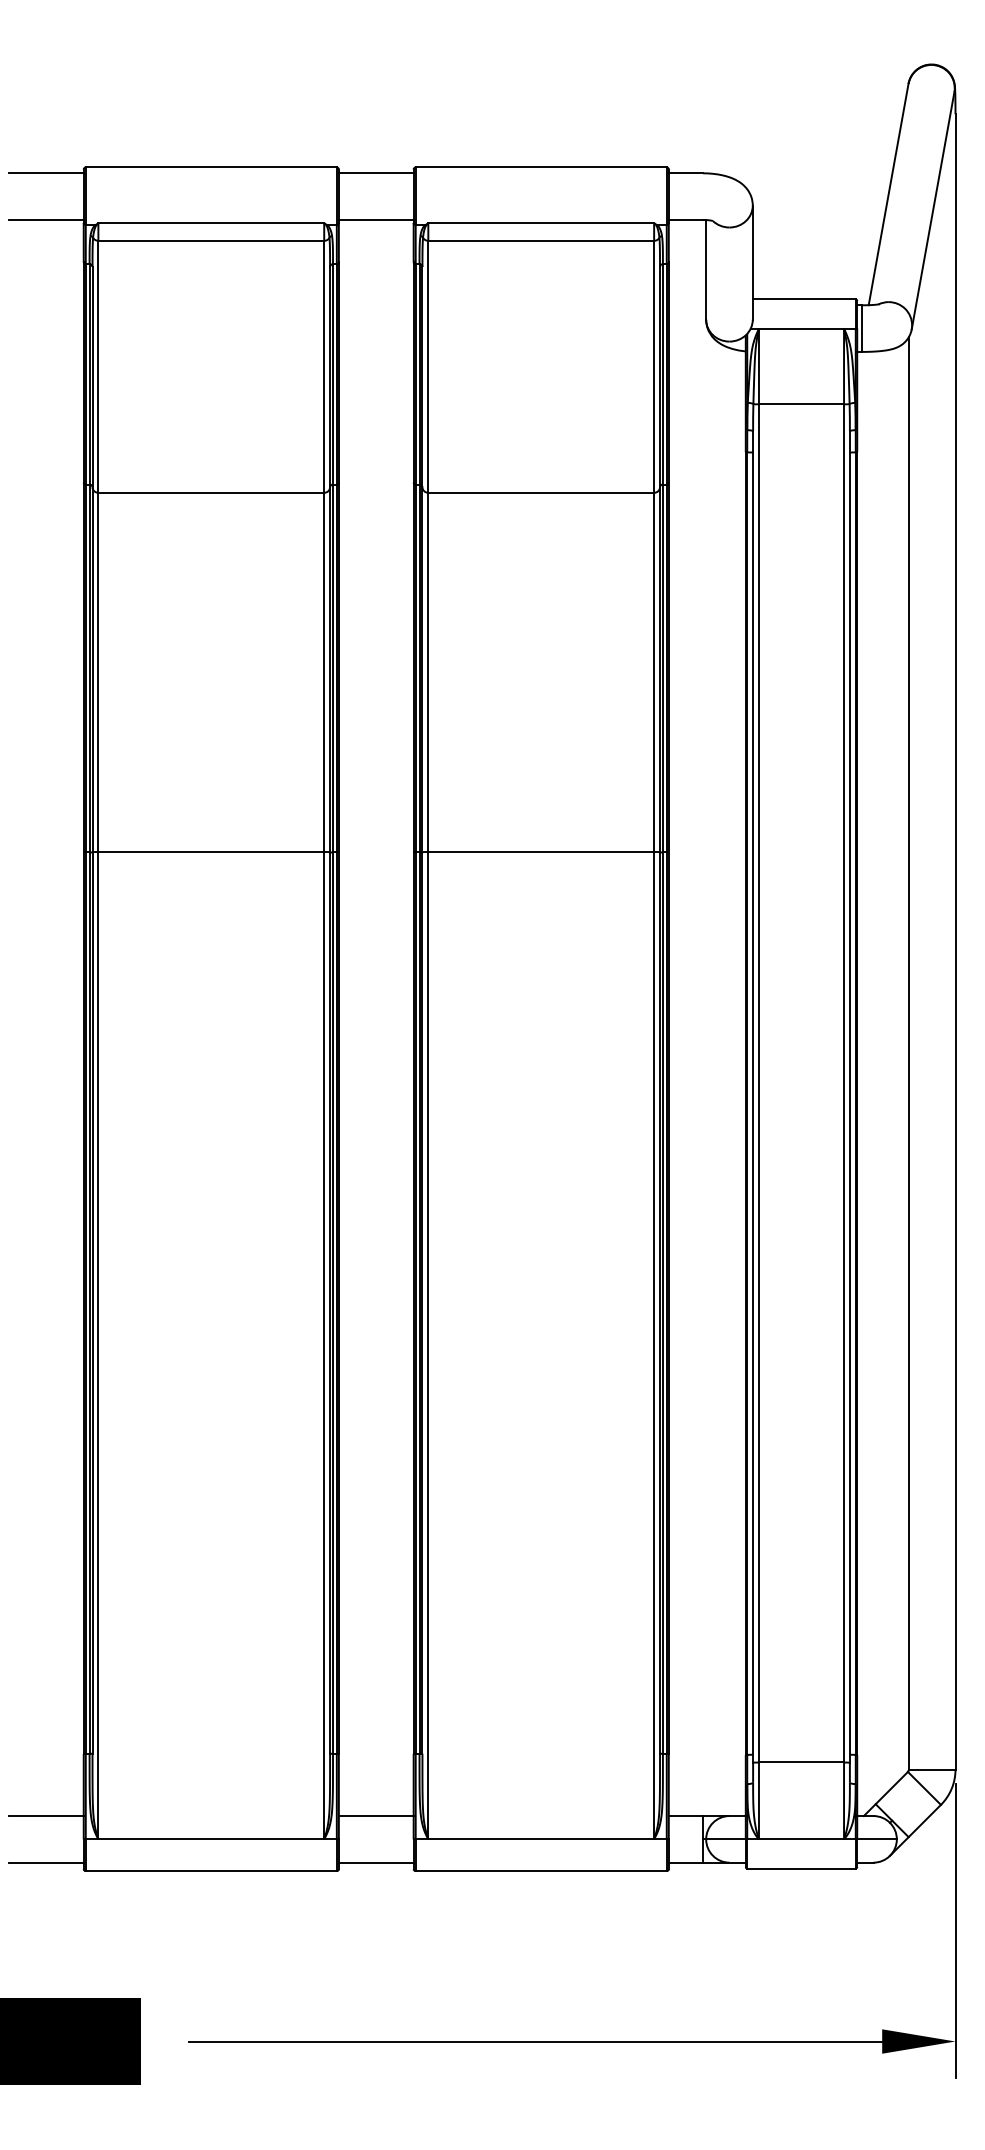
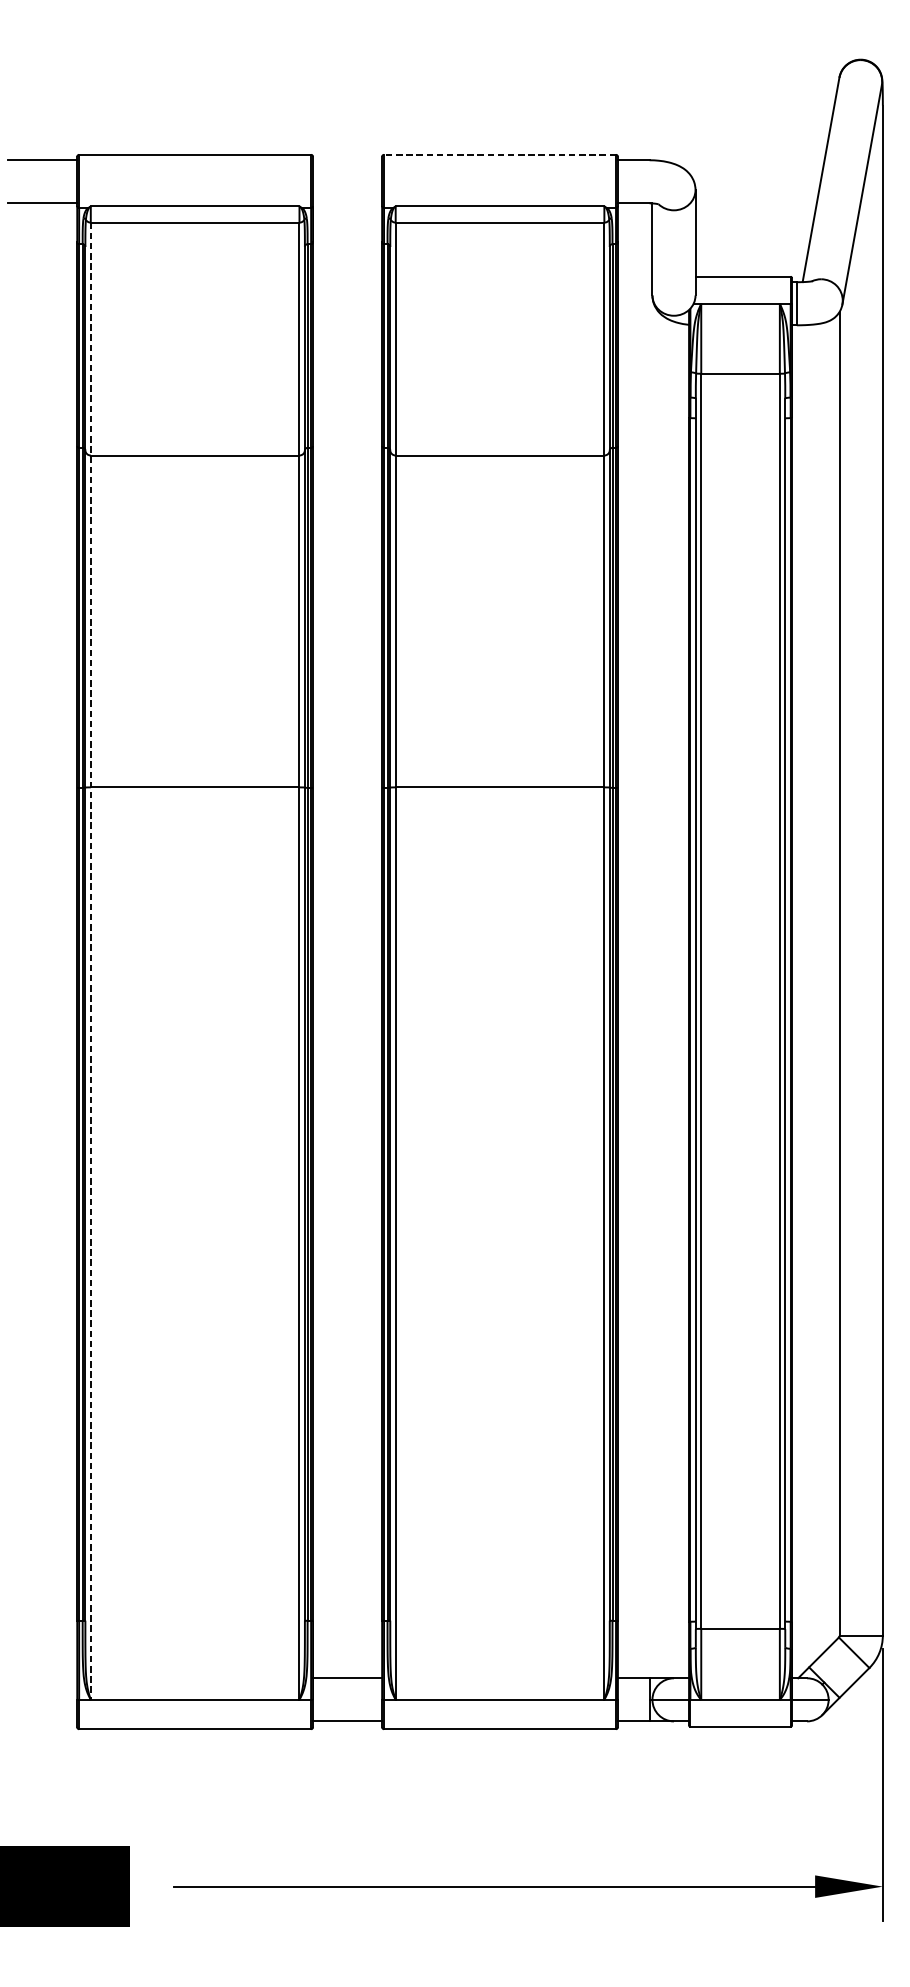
line: (541, 167) -> (500, 154), solid -> dashed
line: (375, 173) -> (346, 160), removed
line: (375, 219) -> (346, 202), removed
line: (98, 1040) -> (90, 961), solid -> dashed
line: (45, 1816) -> (41, 1678), removed
line: (45, 1862) -> (41, 1721), removed

